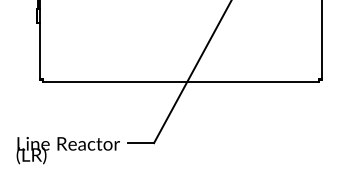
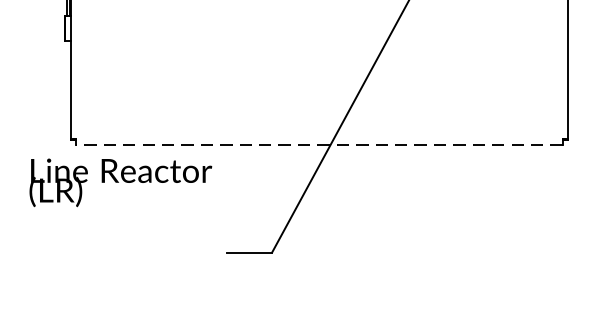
line: (180, 81) -> (318, 143), solid -> dashed
text: (67, 150) -> (119, 182), moved

